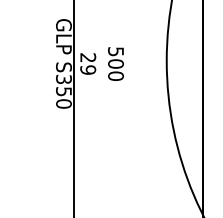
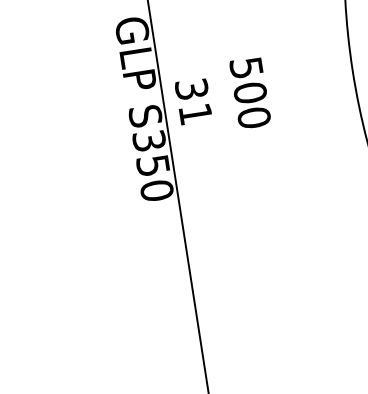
text: (88, 63) -> (194, 100), 29 -> 31

